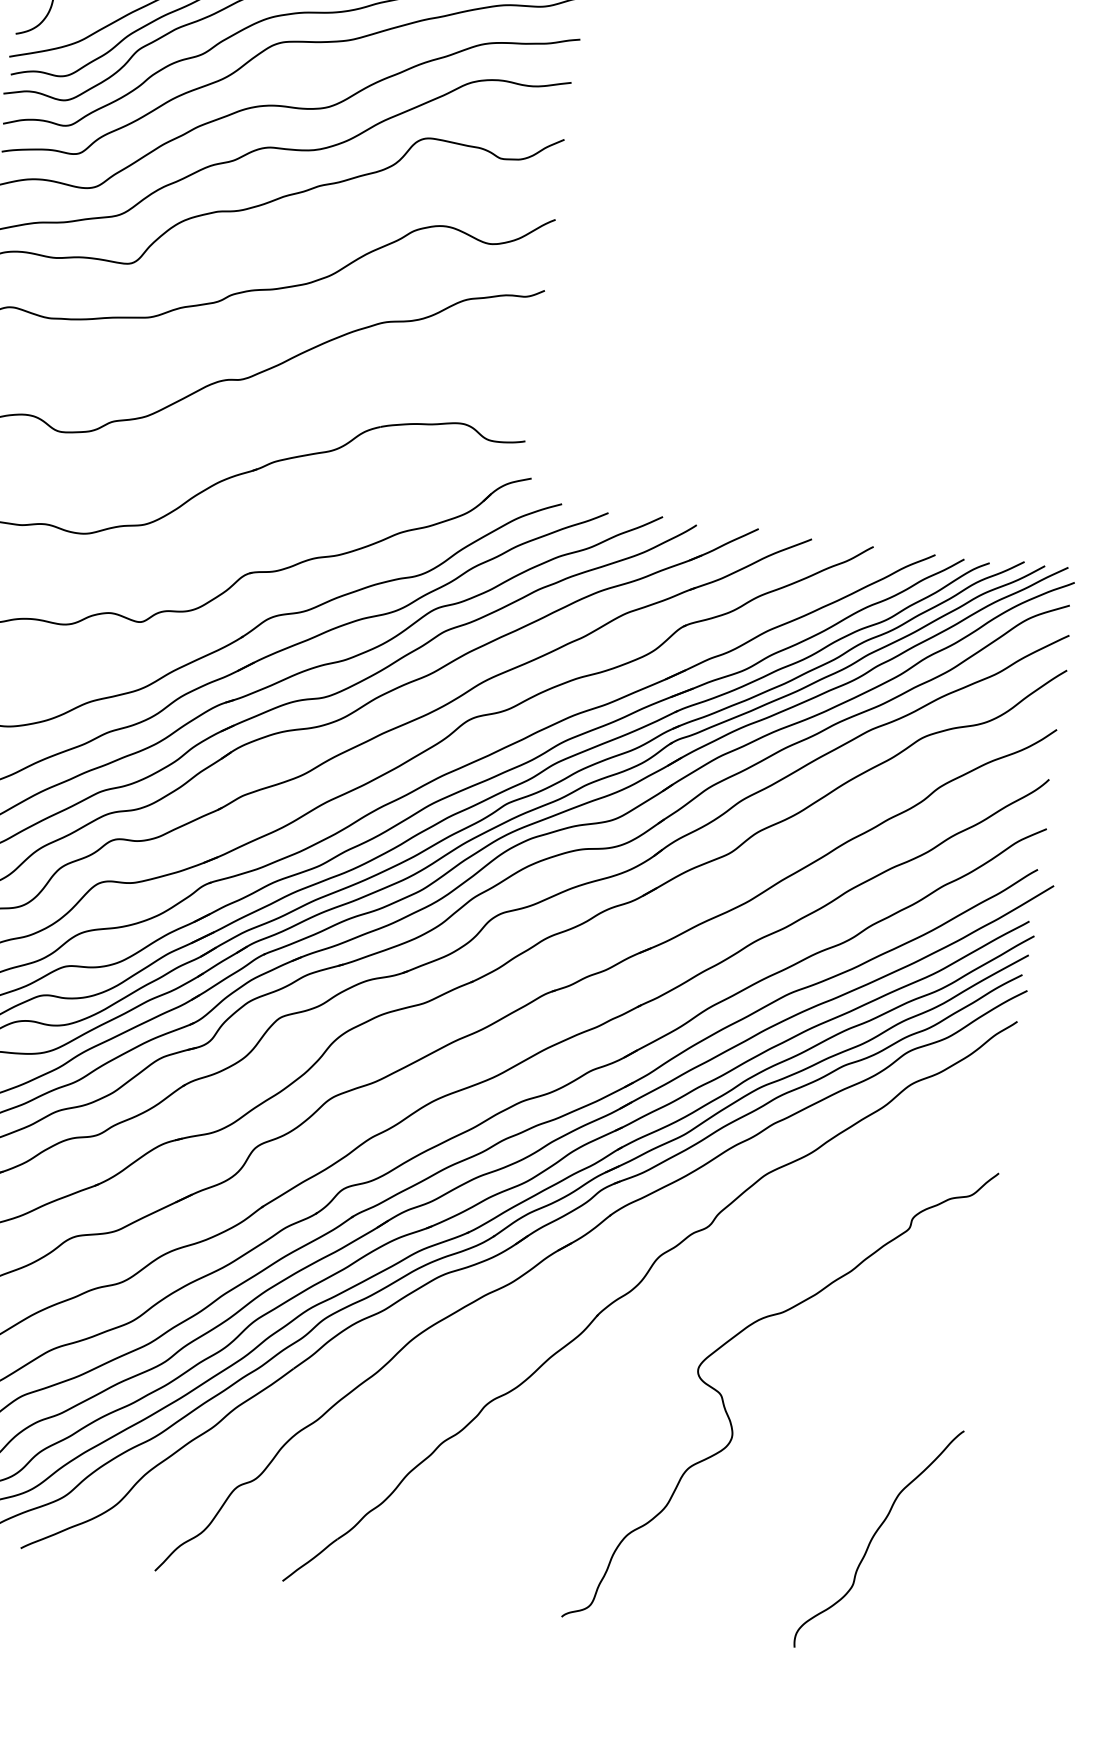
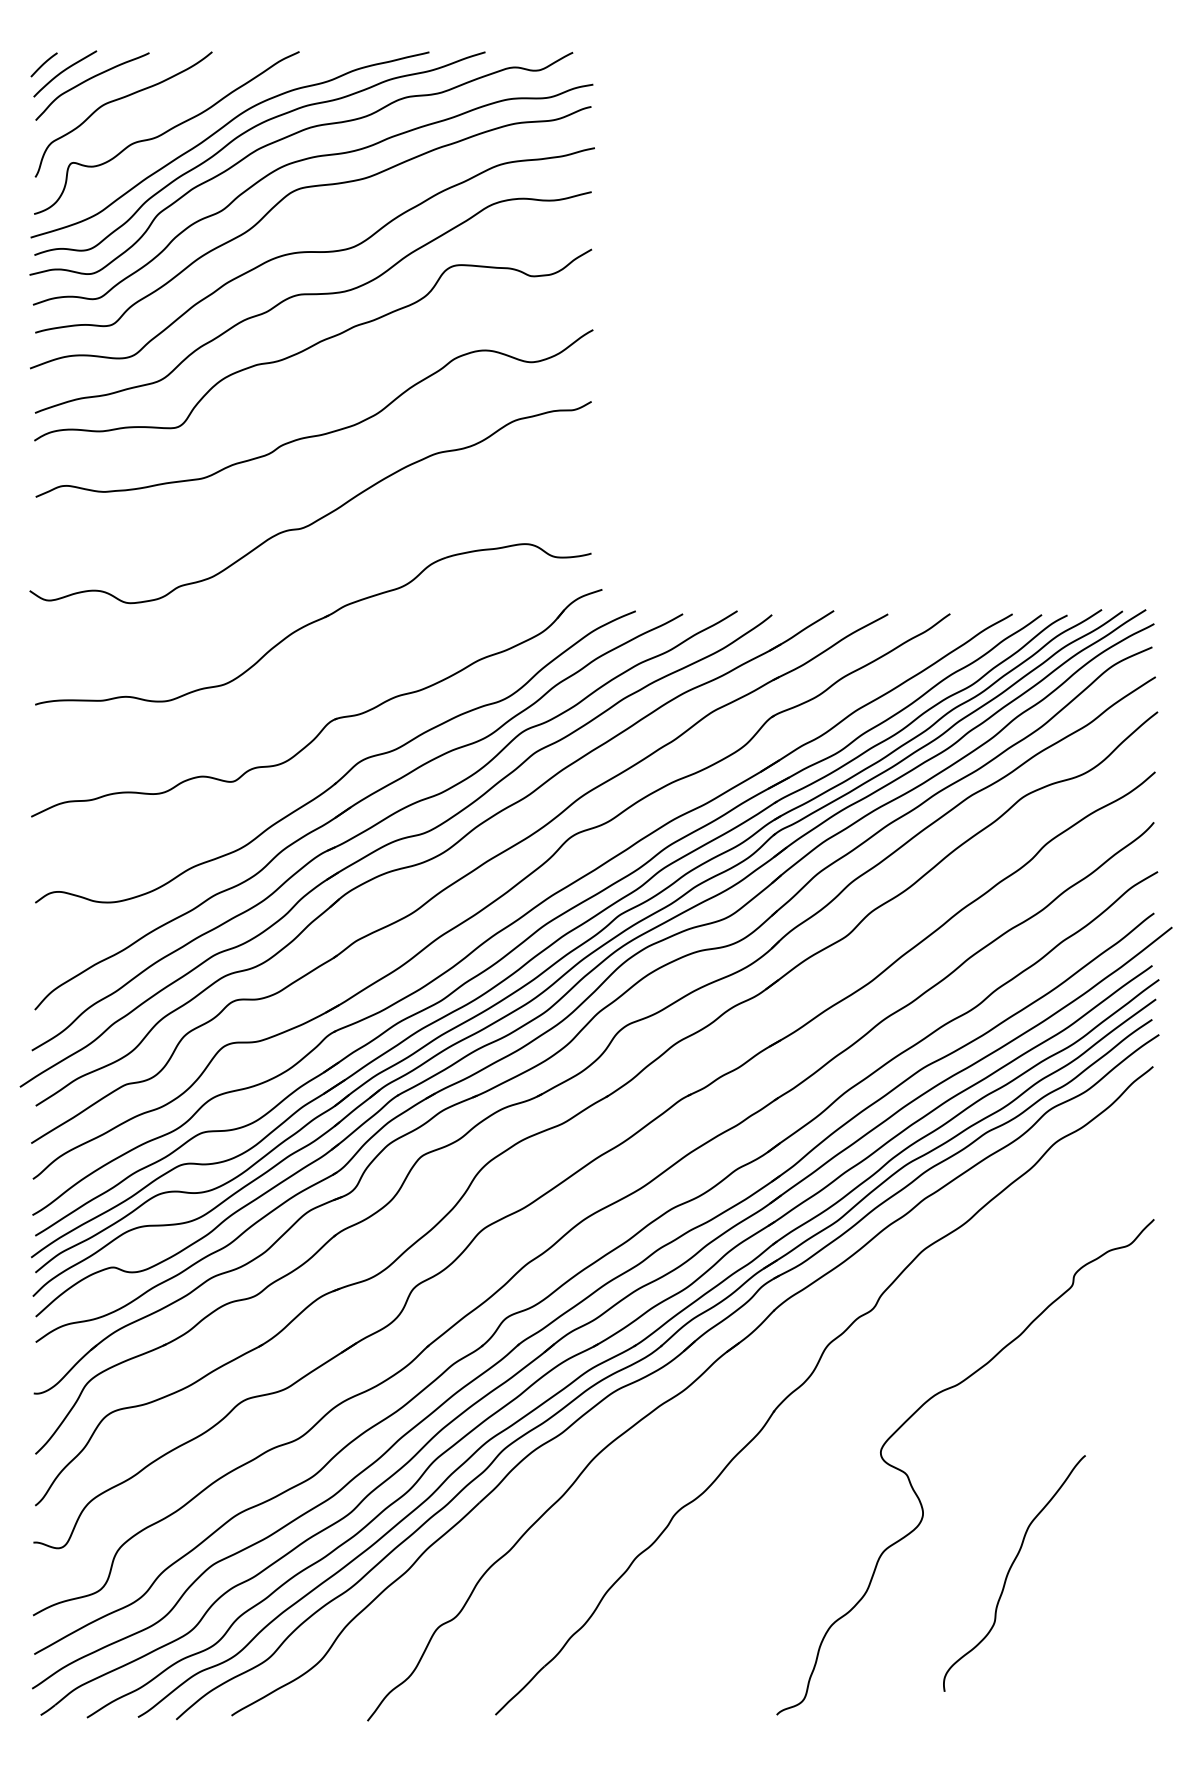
curve: (875, 1535) -> (1010, 1570), moved

